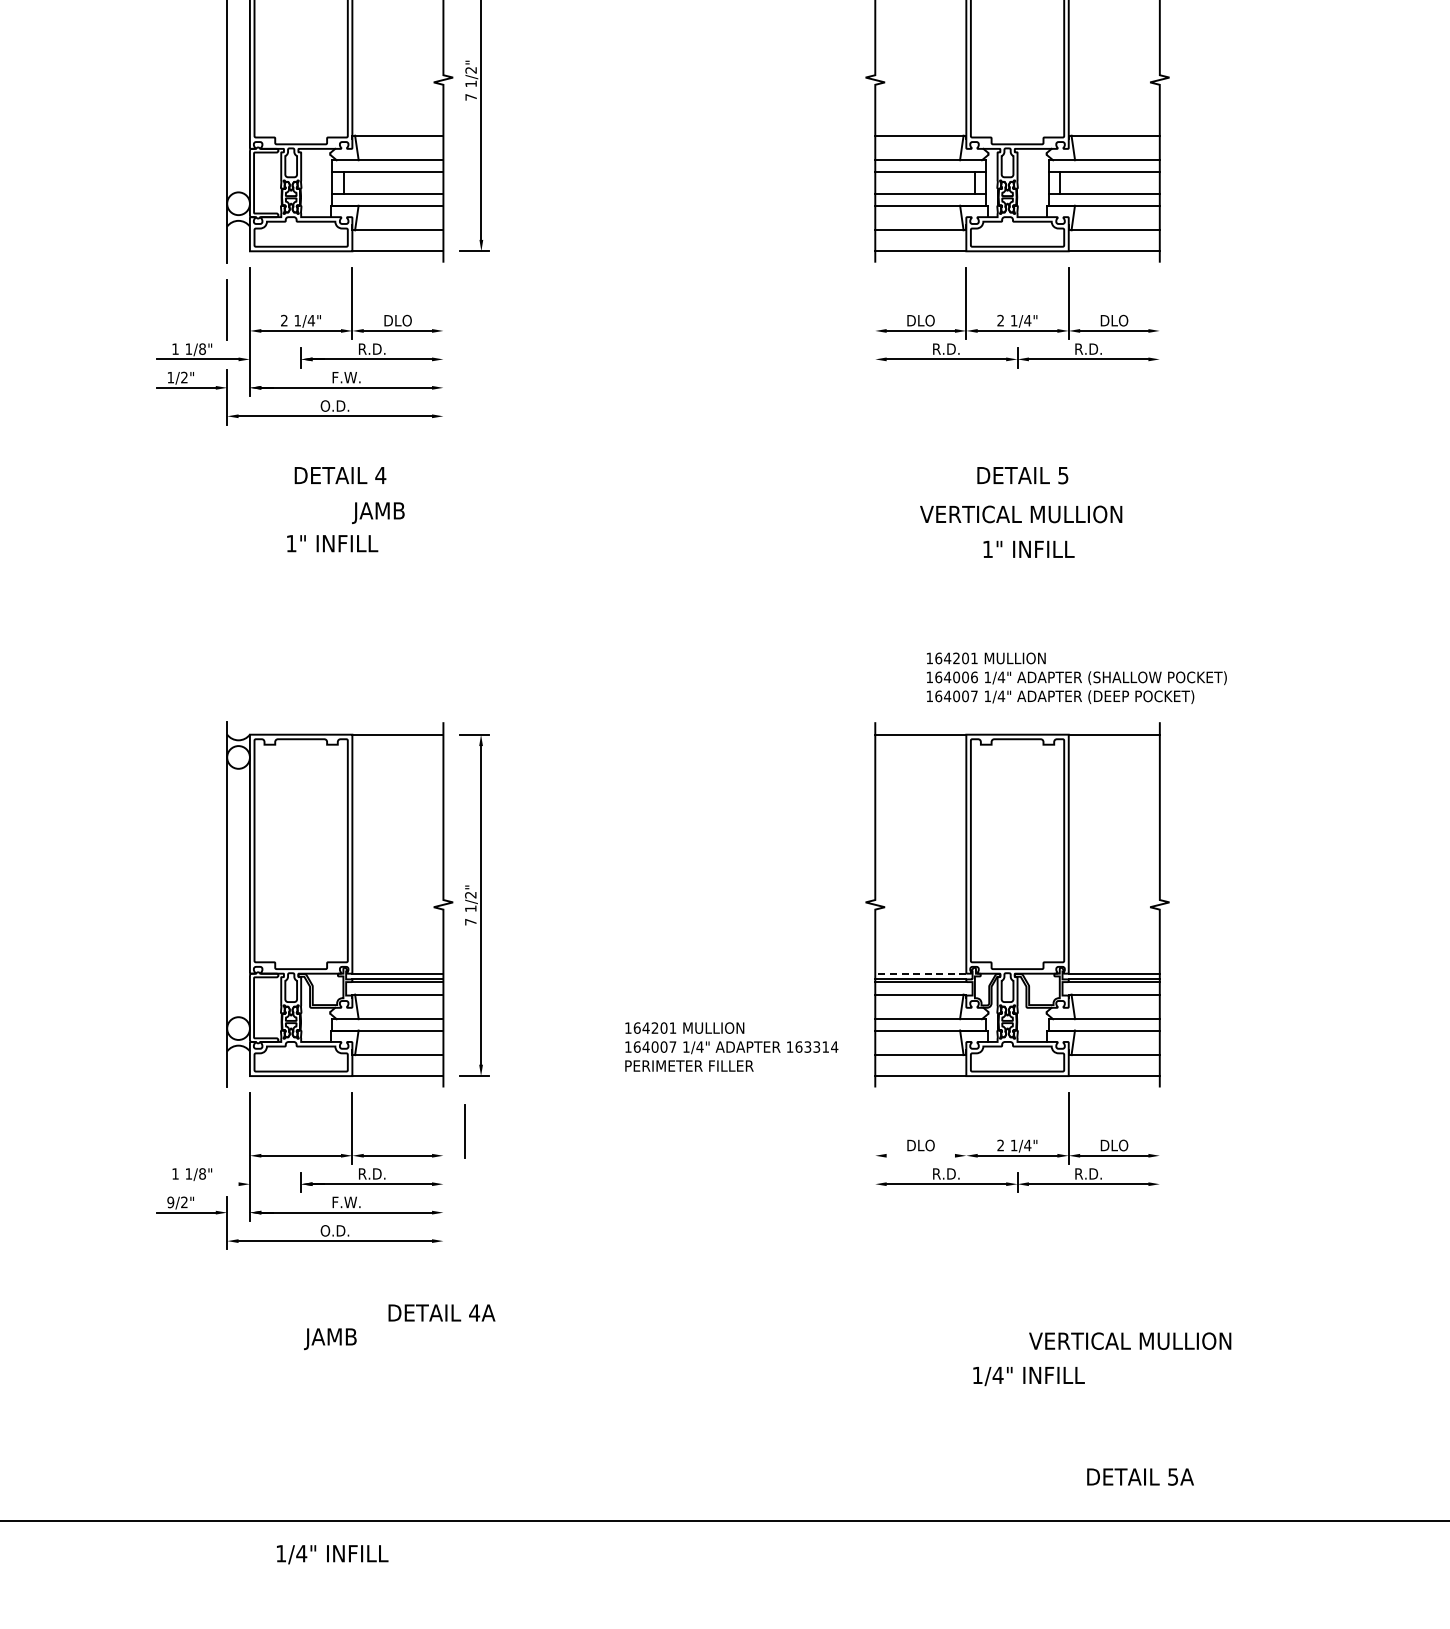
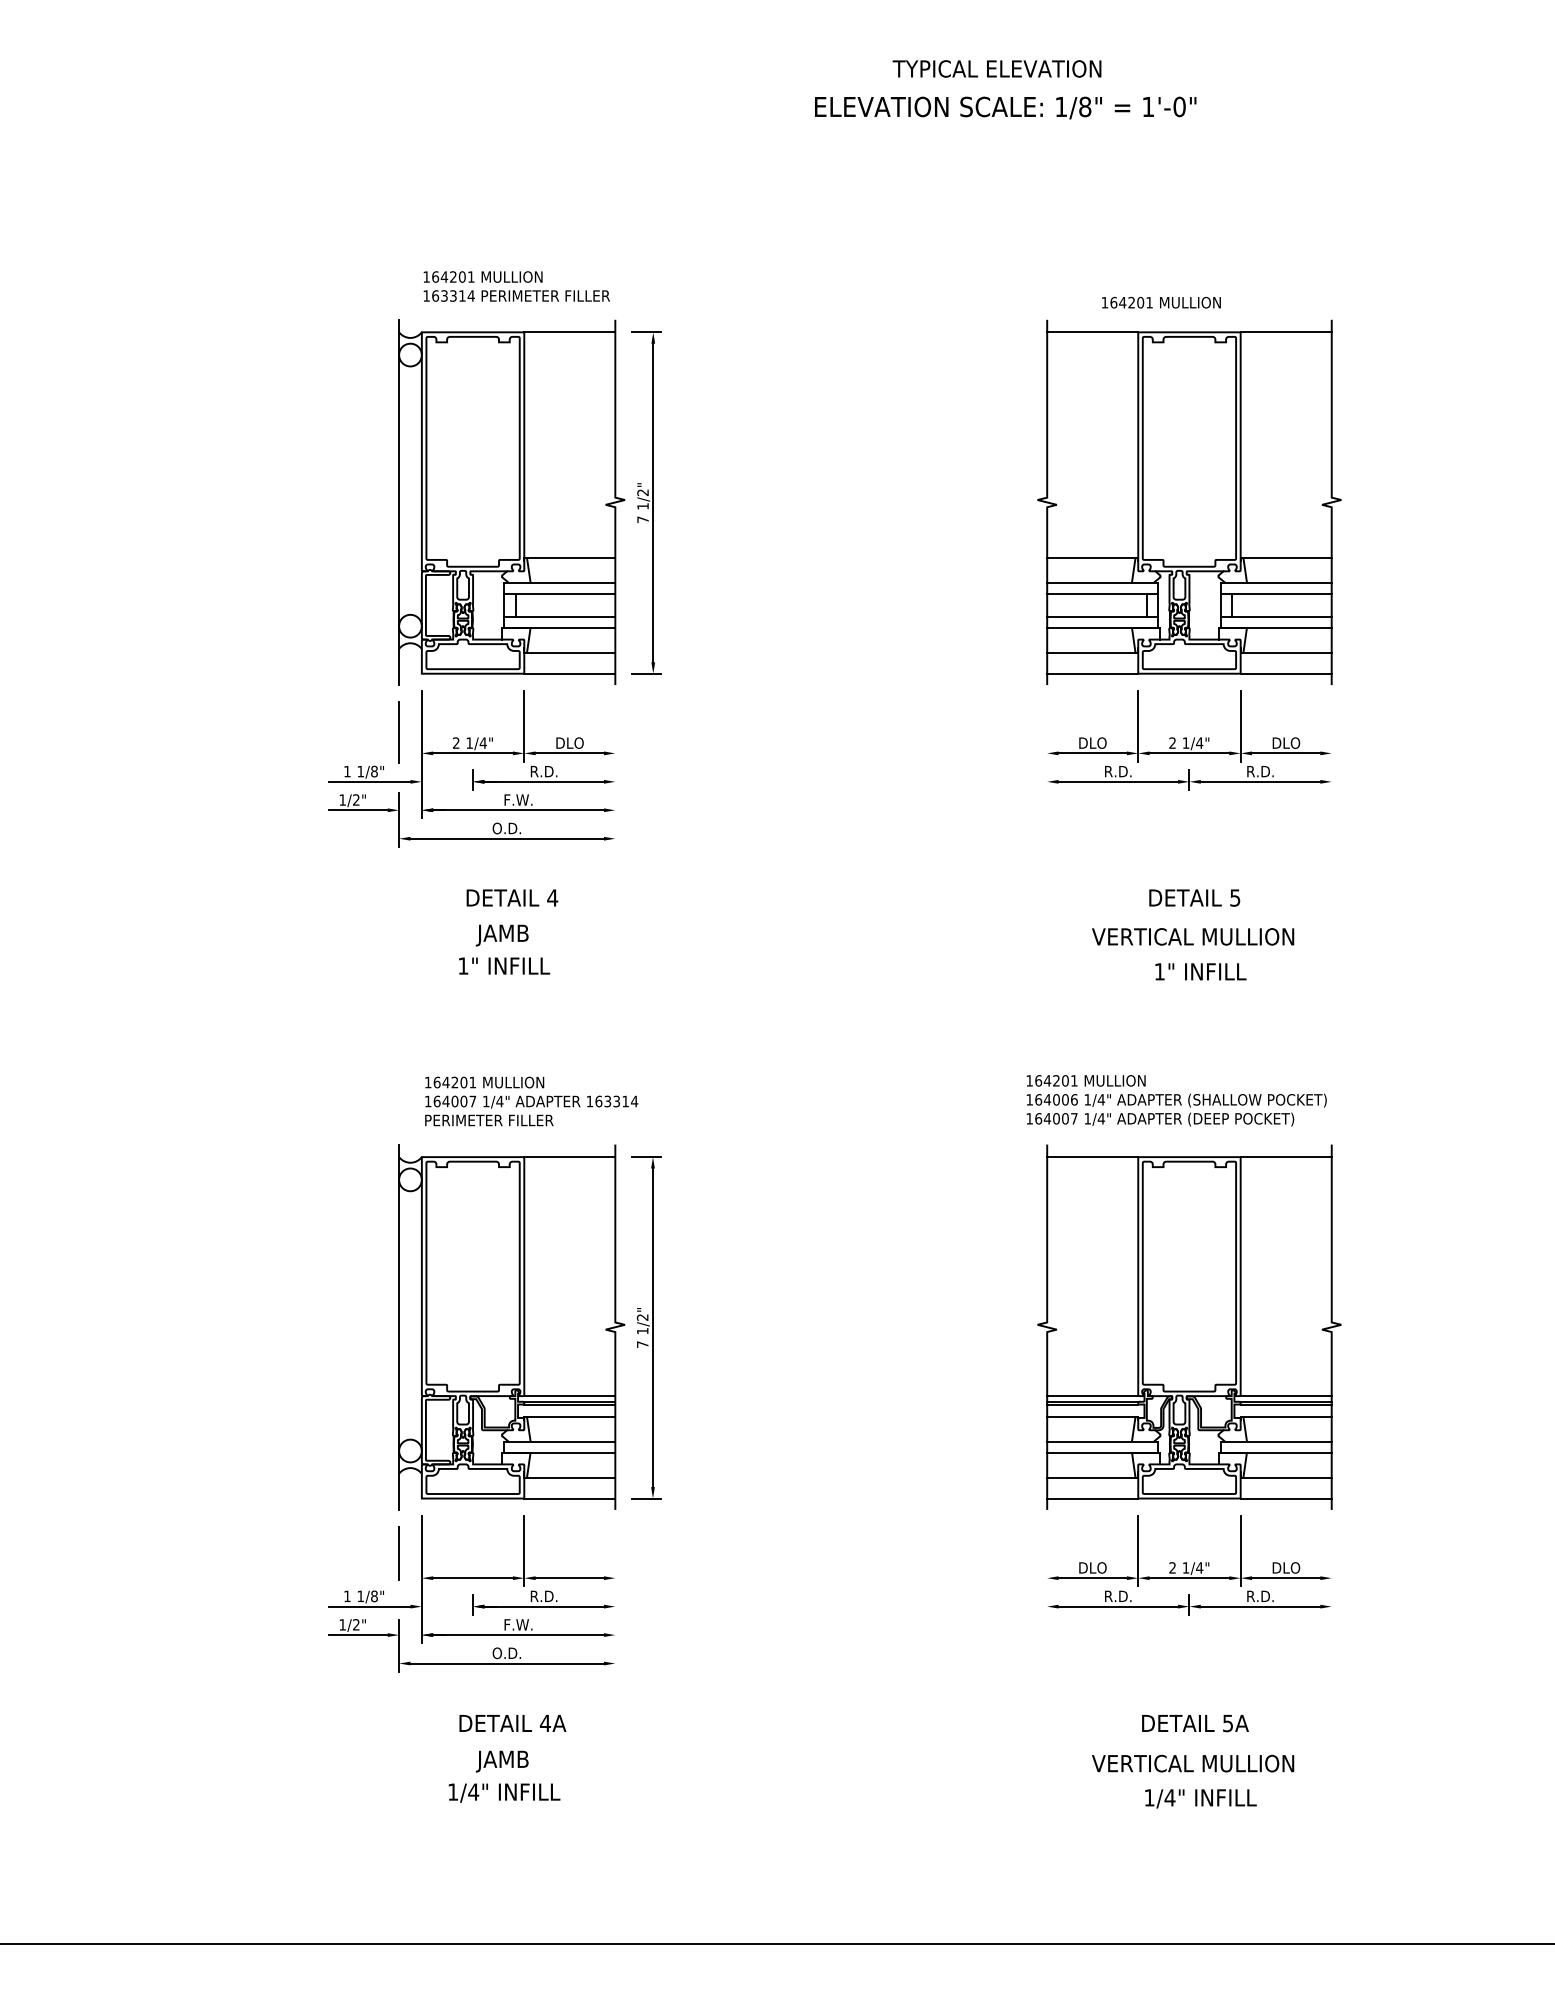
text: (377, 513) -> (501, 935), moved
text: (1076, 678) -> (1176, 1100), moved
line: (920, 974) -> (1092, 1396), dashed -> solid
text: (731, 1047) -> (531, 1101), moved
line: (966, 1128) -> (1138, 1550), added
line: (464, 1131) -> (398, 1553), moved
line: (920, 1156) -> (1092, 1578), added
line: (197, 1184) -> (369, 1606), added
text: (170, 1202) -> (342, 1624), 9/2" -> 1/2"
text: (441, 1313) -> (512, 1723), moved
text: (1130, 1341) -> (1193, 1763), moved
text: (1140, 1477) -> (1195, 1723), moved
text: (332, 1554) -> (504, 1792), moved

